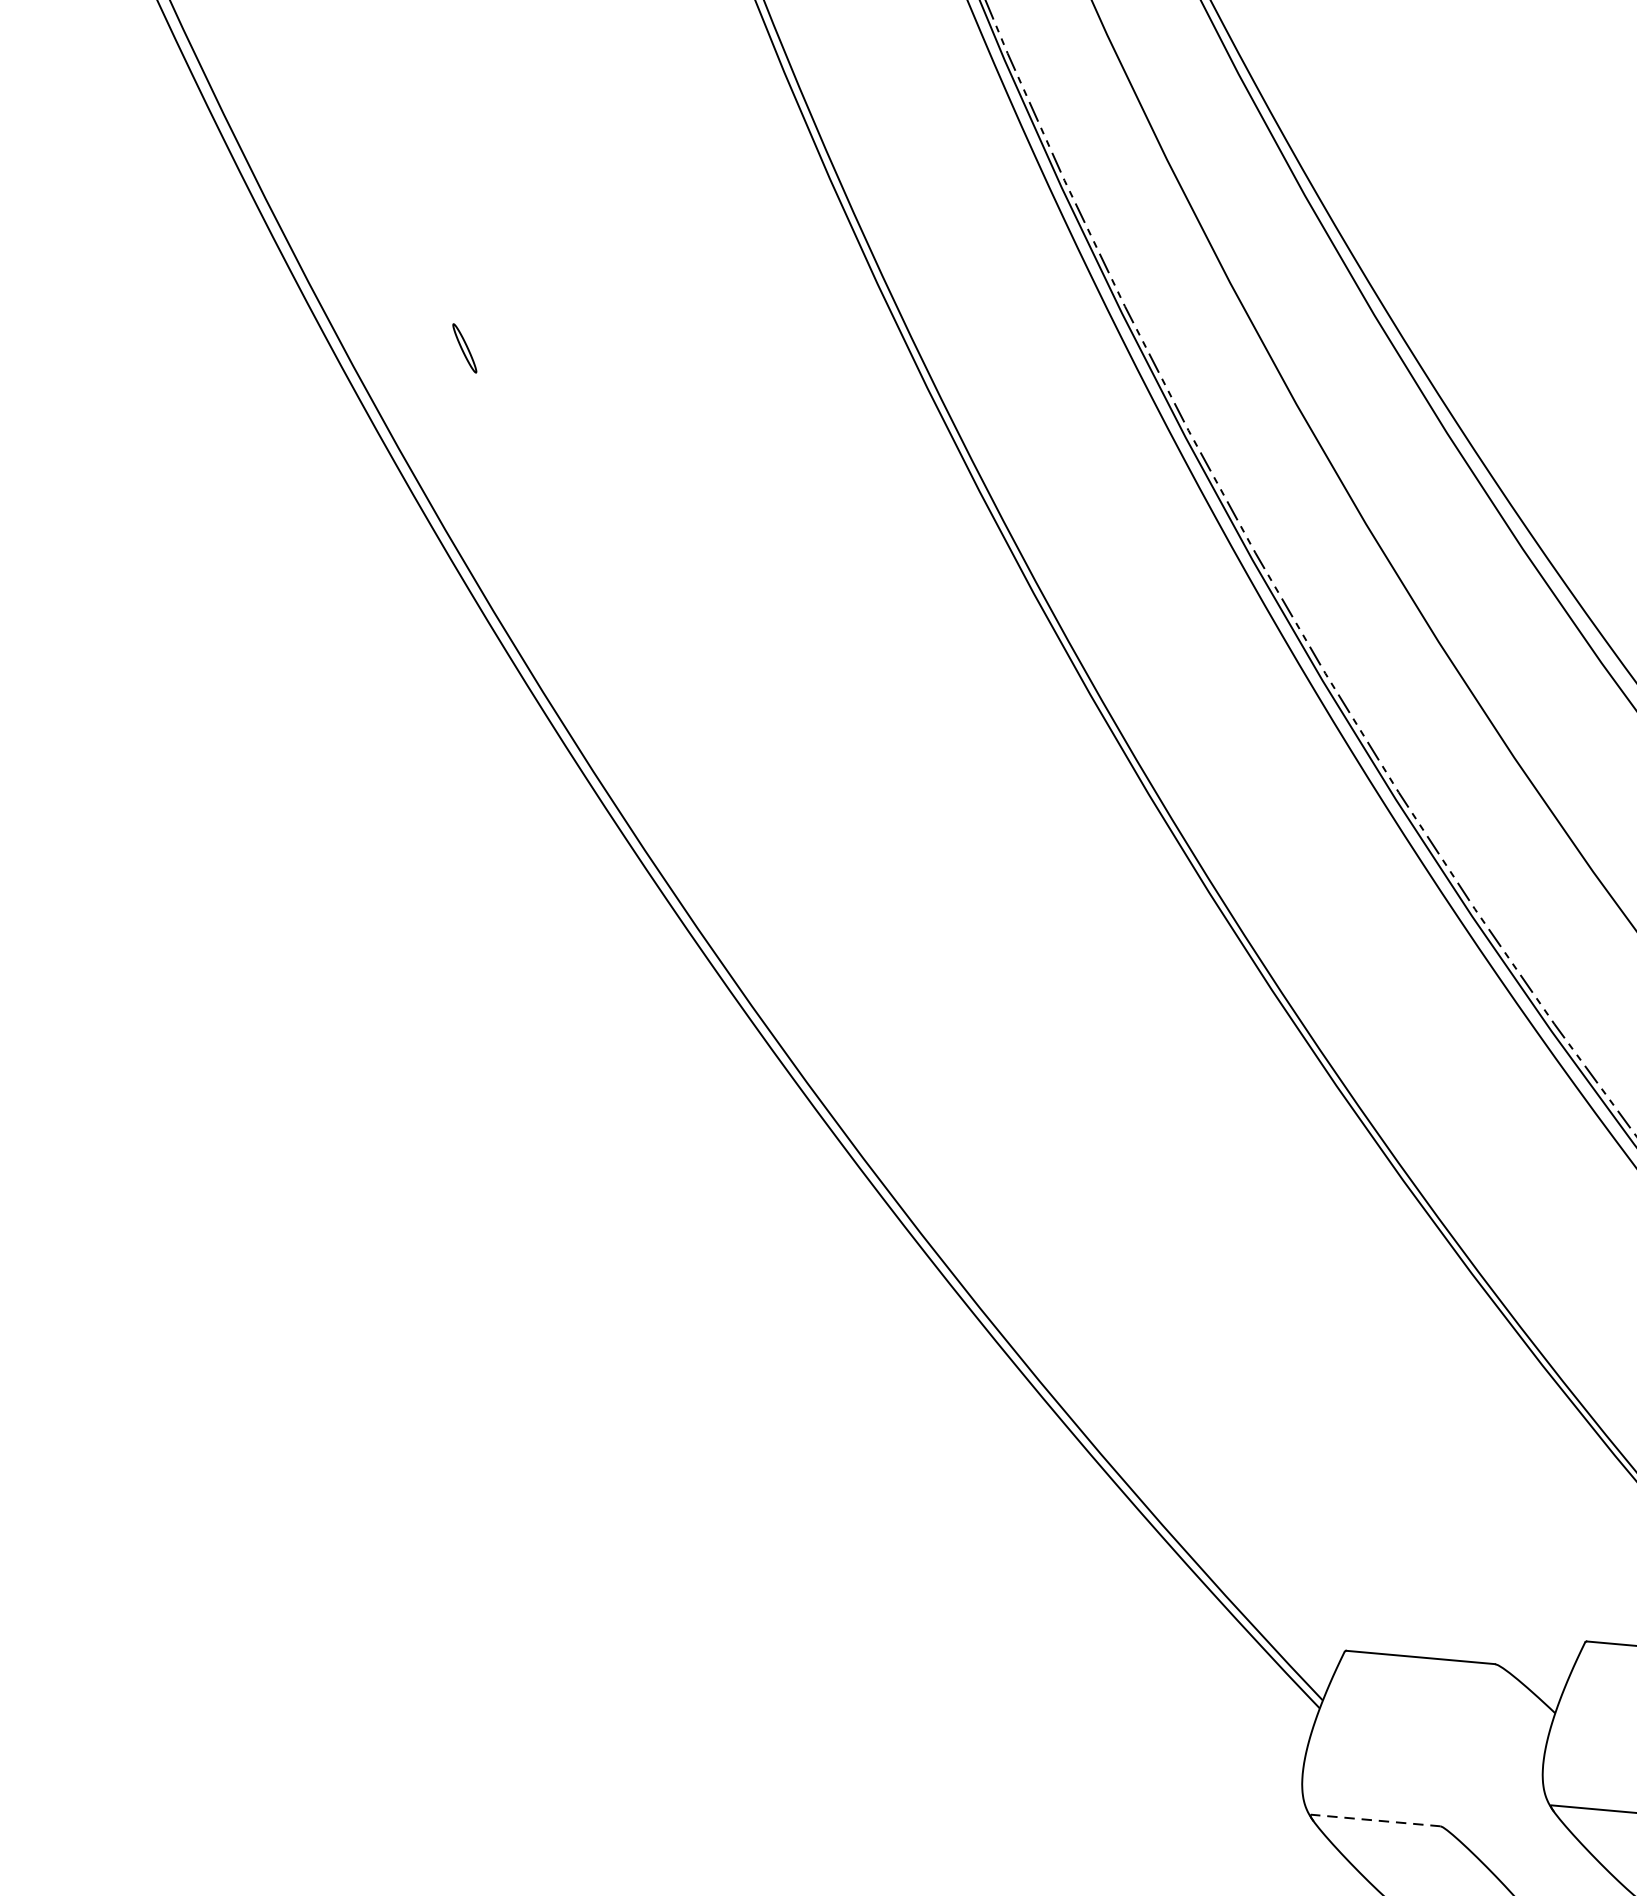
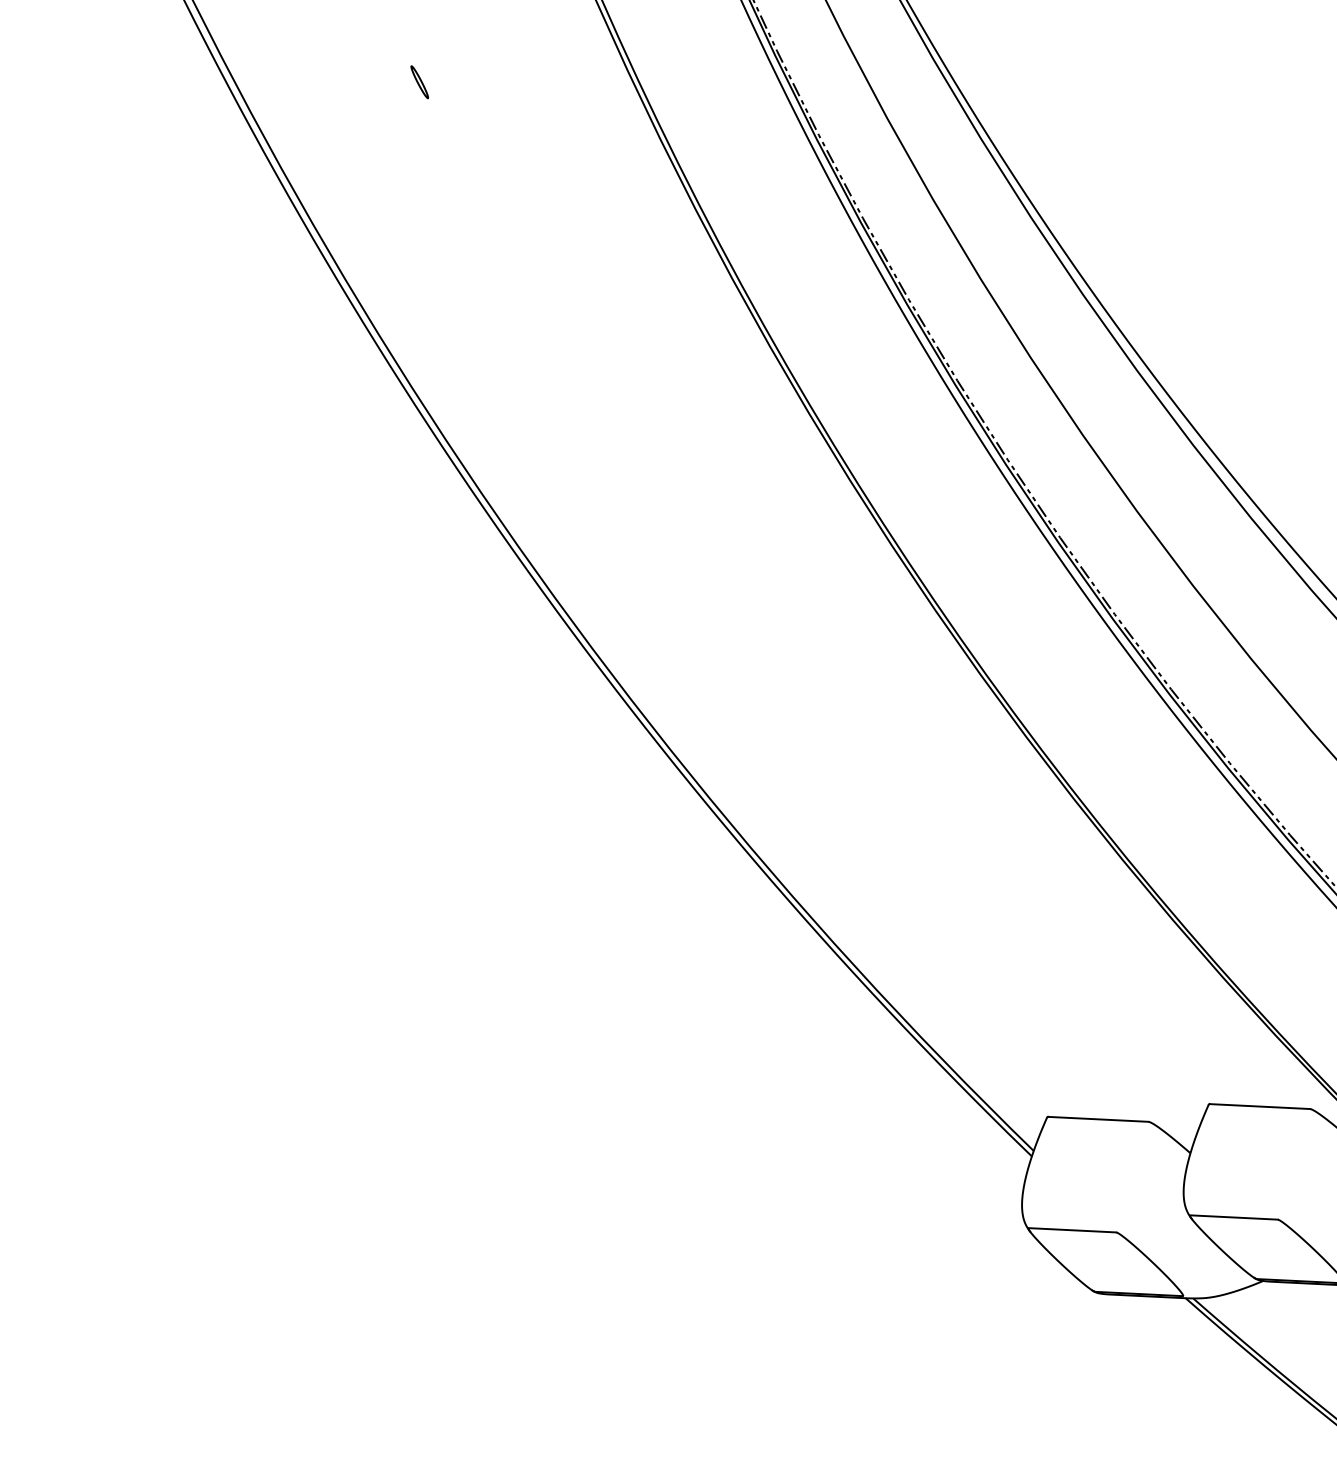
part: (464, 348) -> (419, 82), moved
line: (1375, 1820) -> (1072, 1230), dashed -> solid

